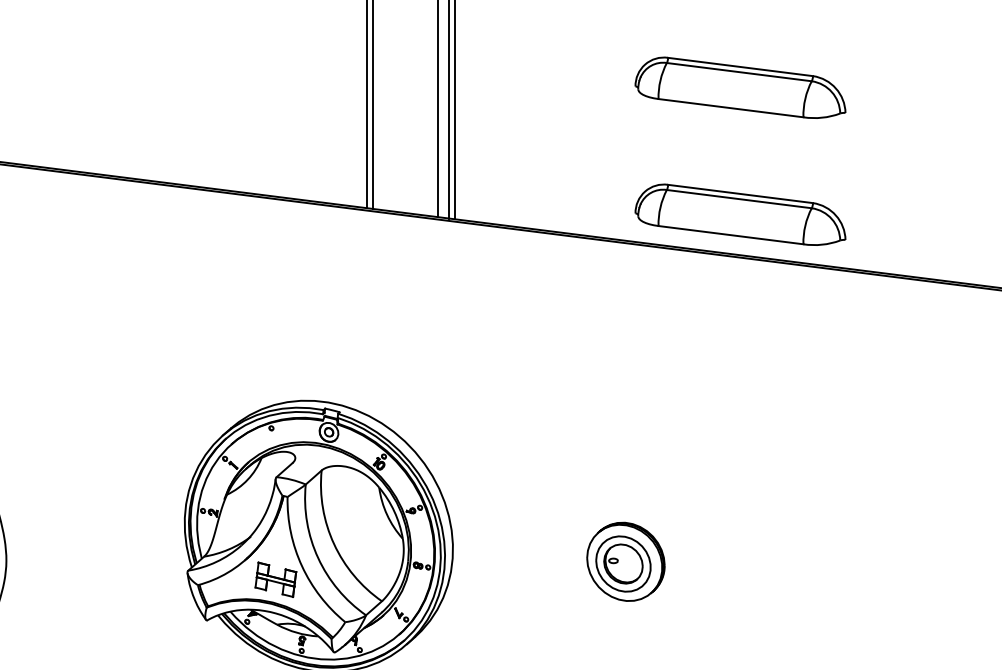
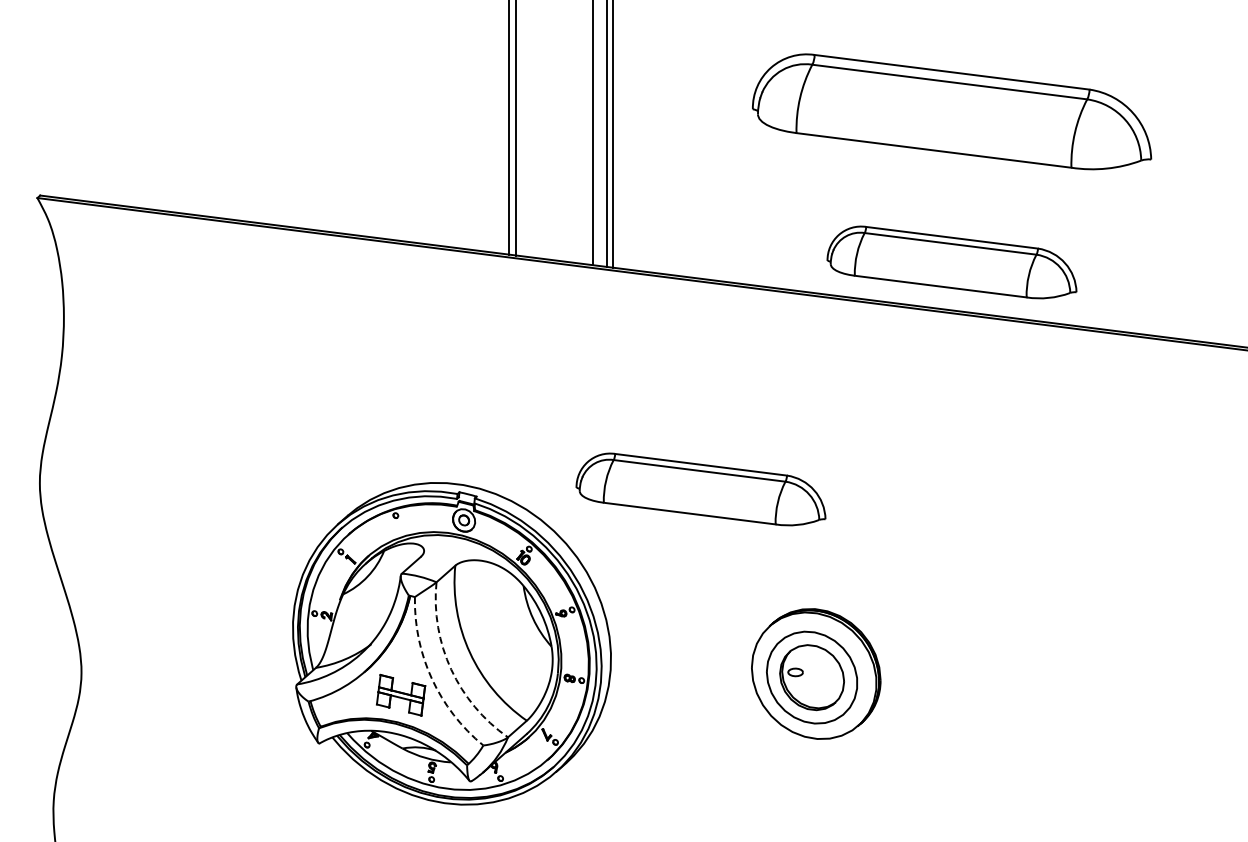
part: (740, 87) -> (951, 111), size x1.6
part: (528, 406) -> (700, 489), added
arc: (318, 558) -> (451, 669), solid -> dashed
part: (625, 561) -> (815, 673), size x1.4
arc: (302, 566) -> (432, 679), solid -> dashed

